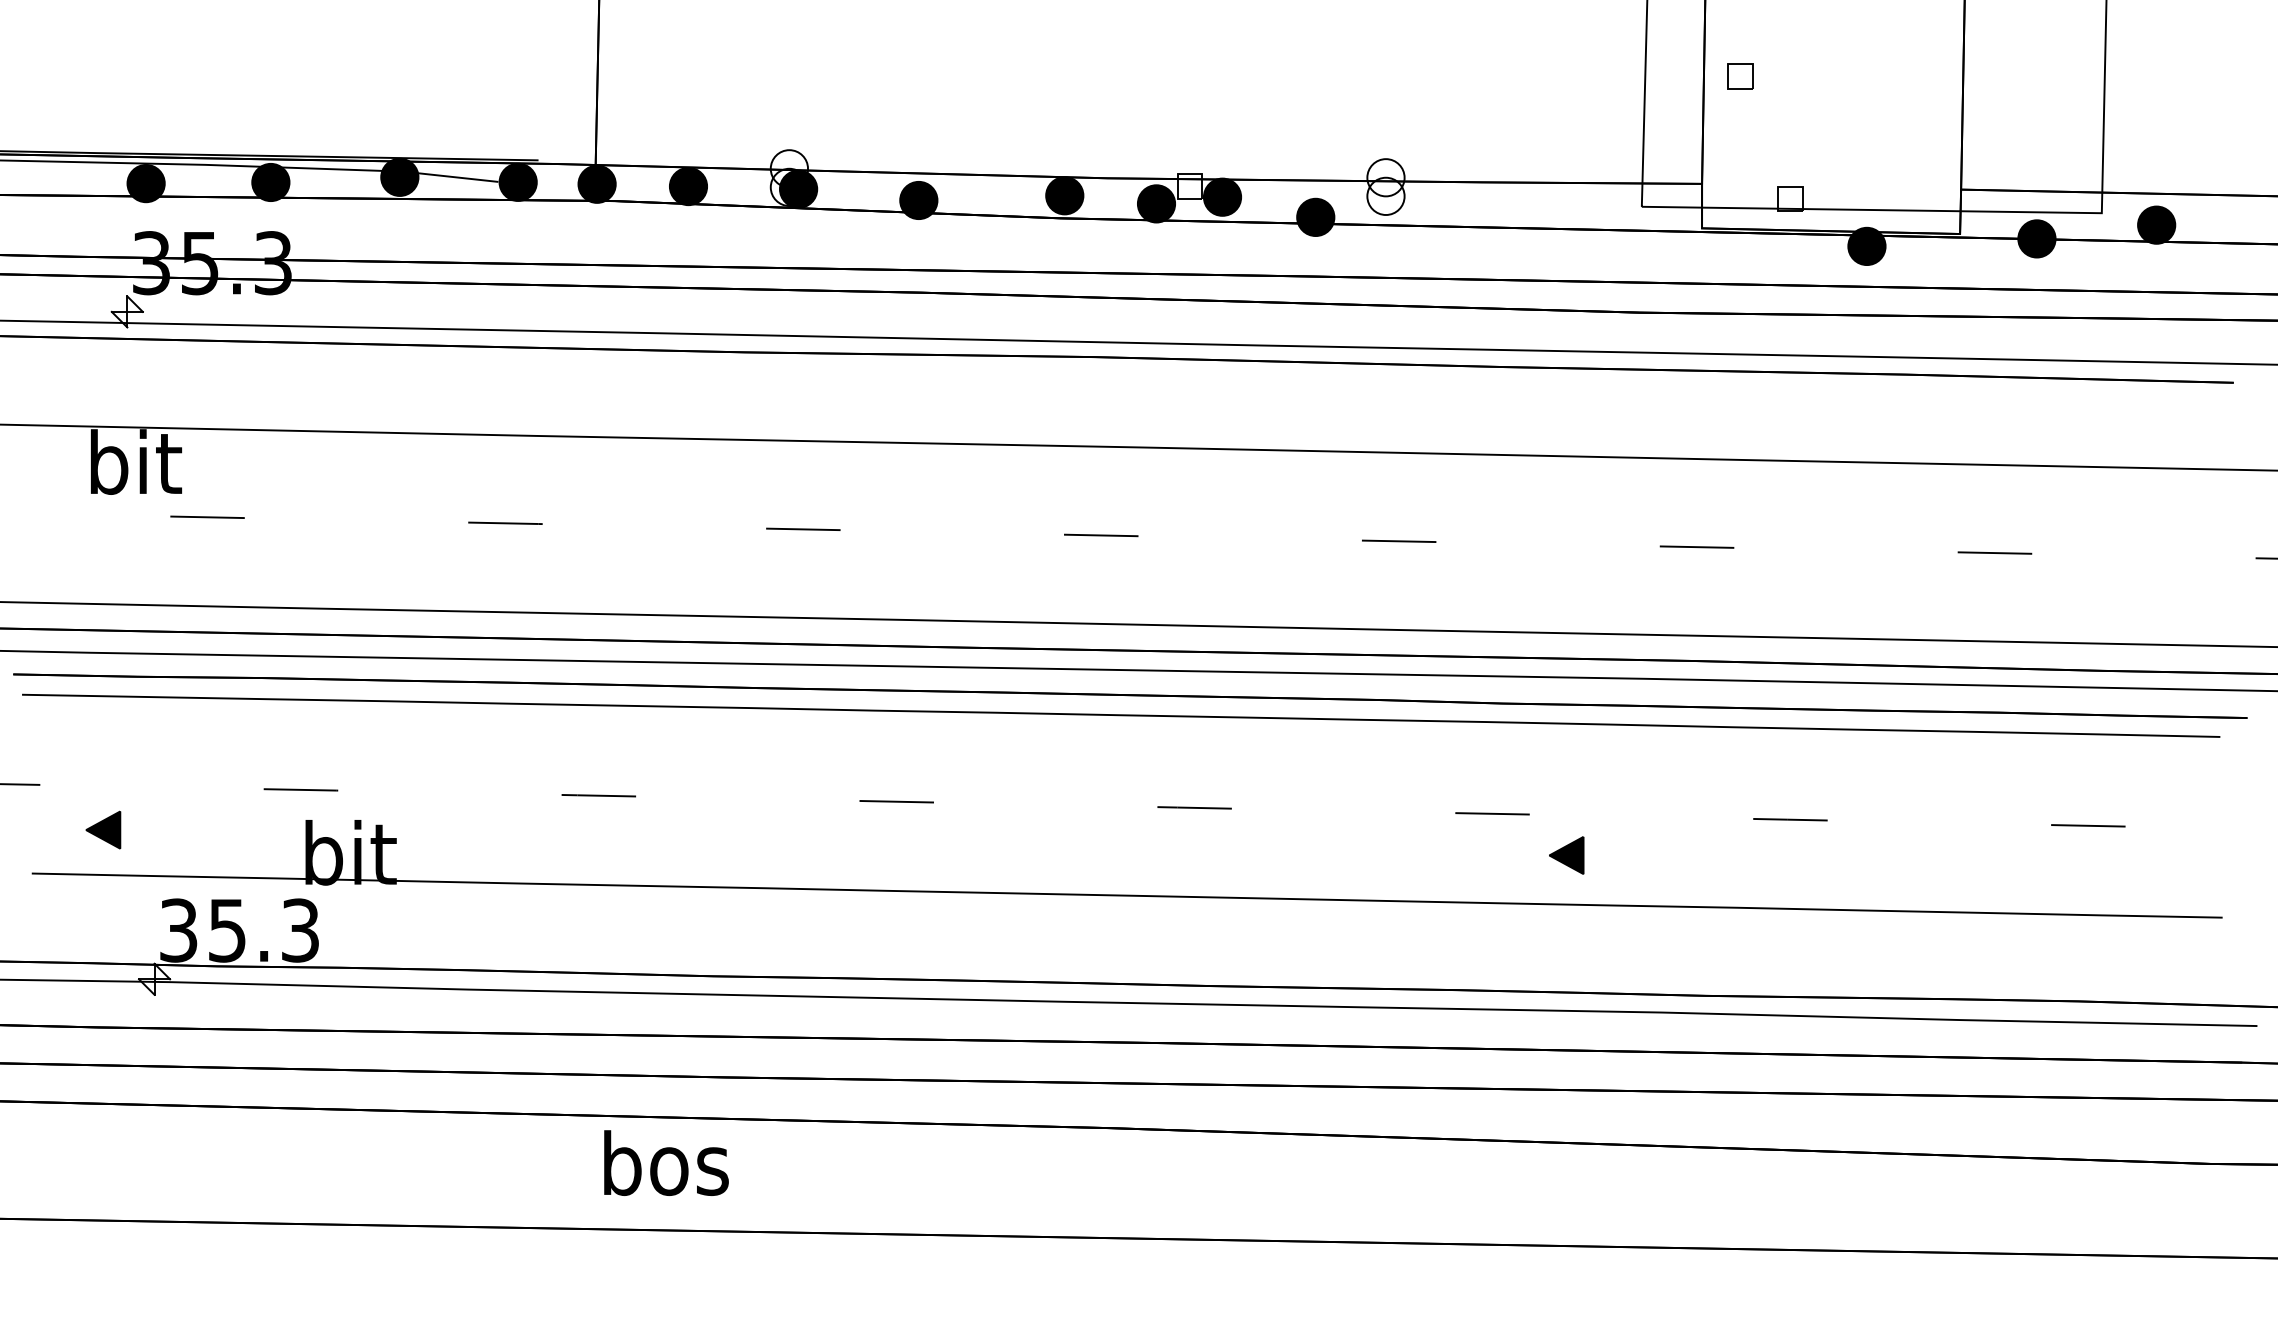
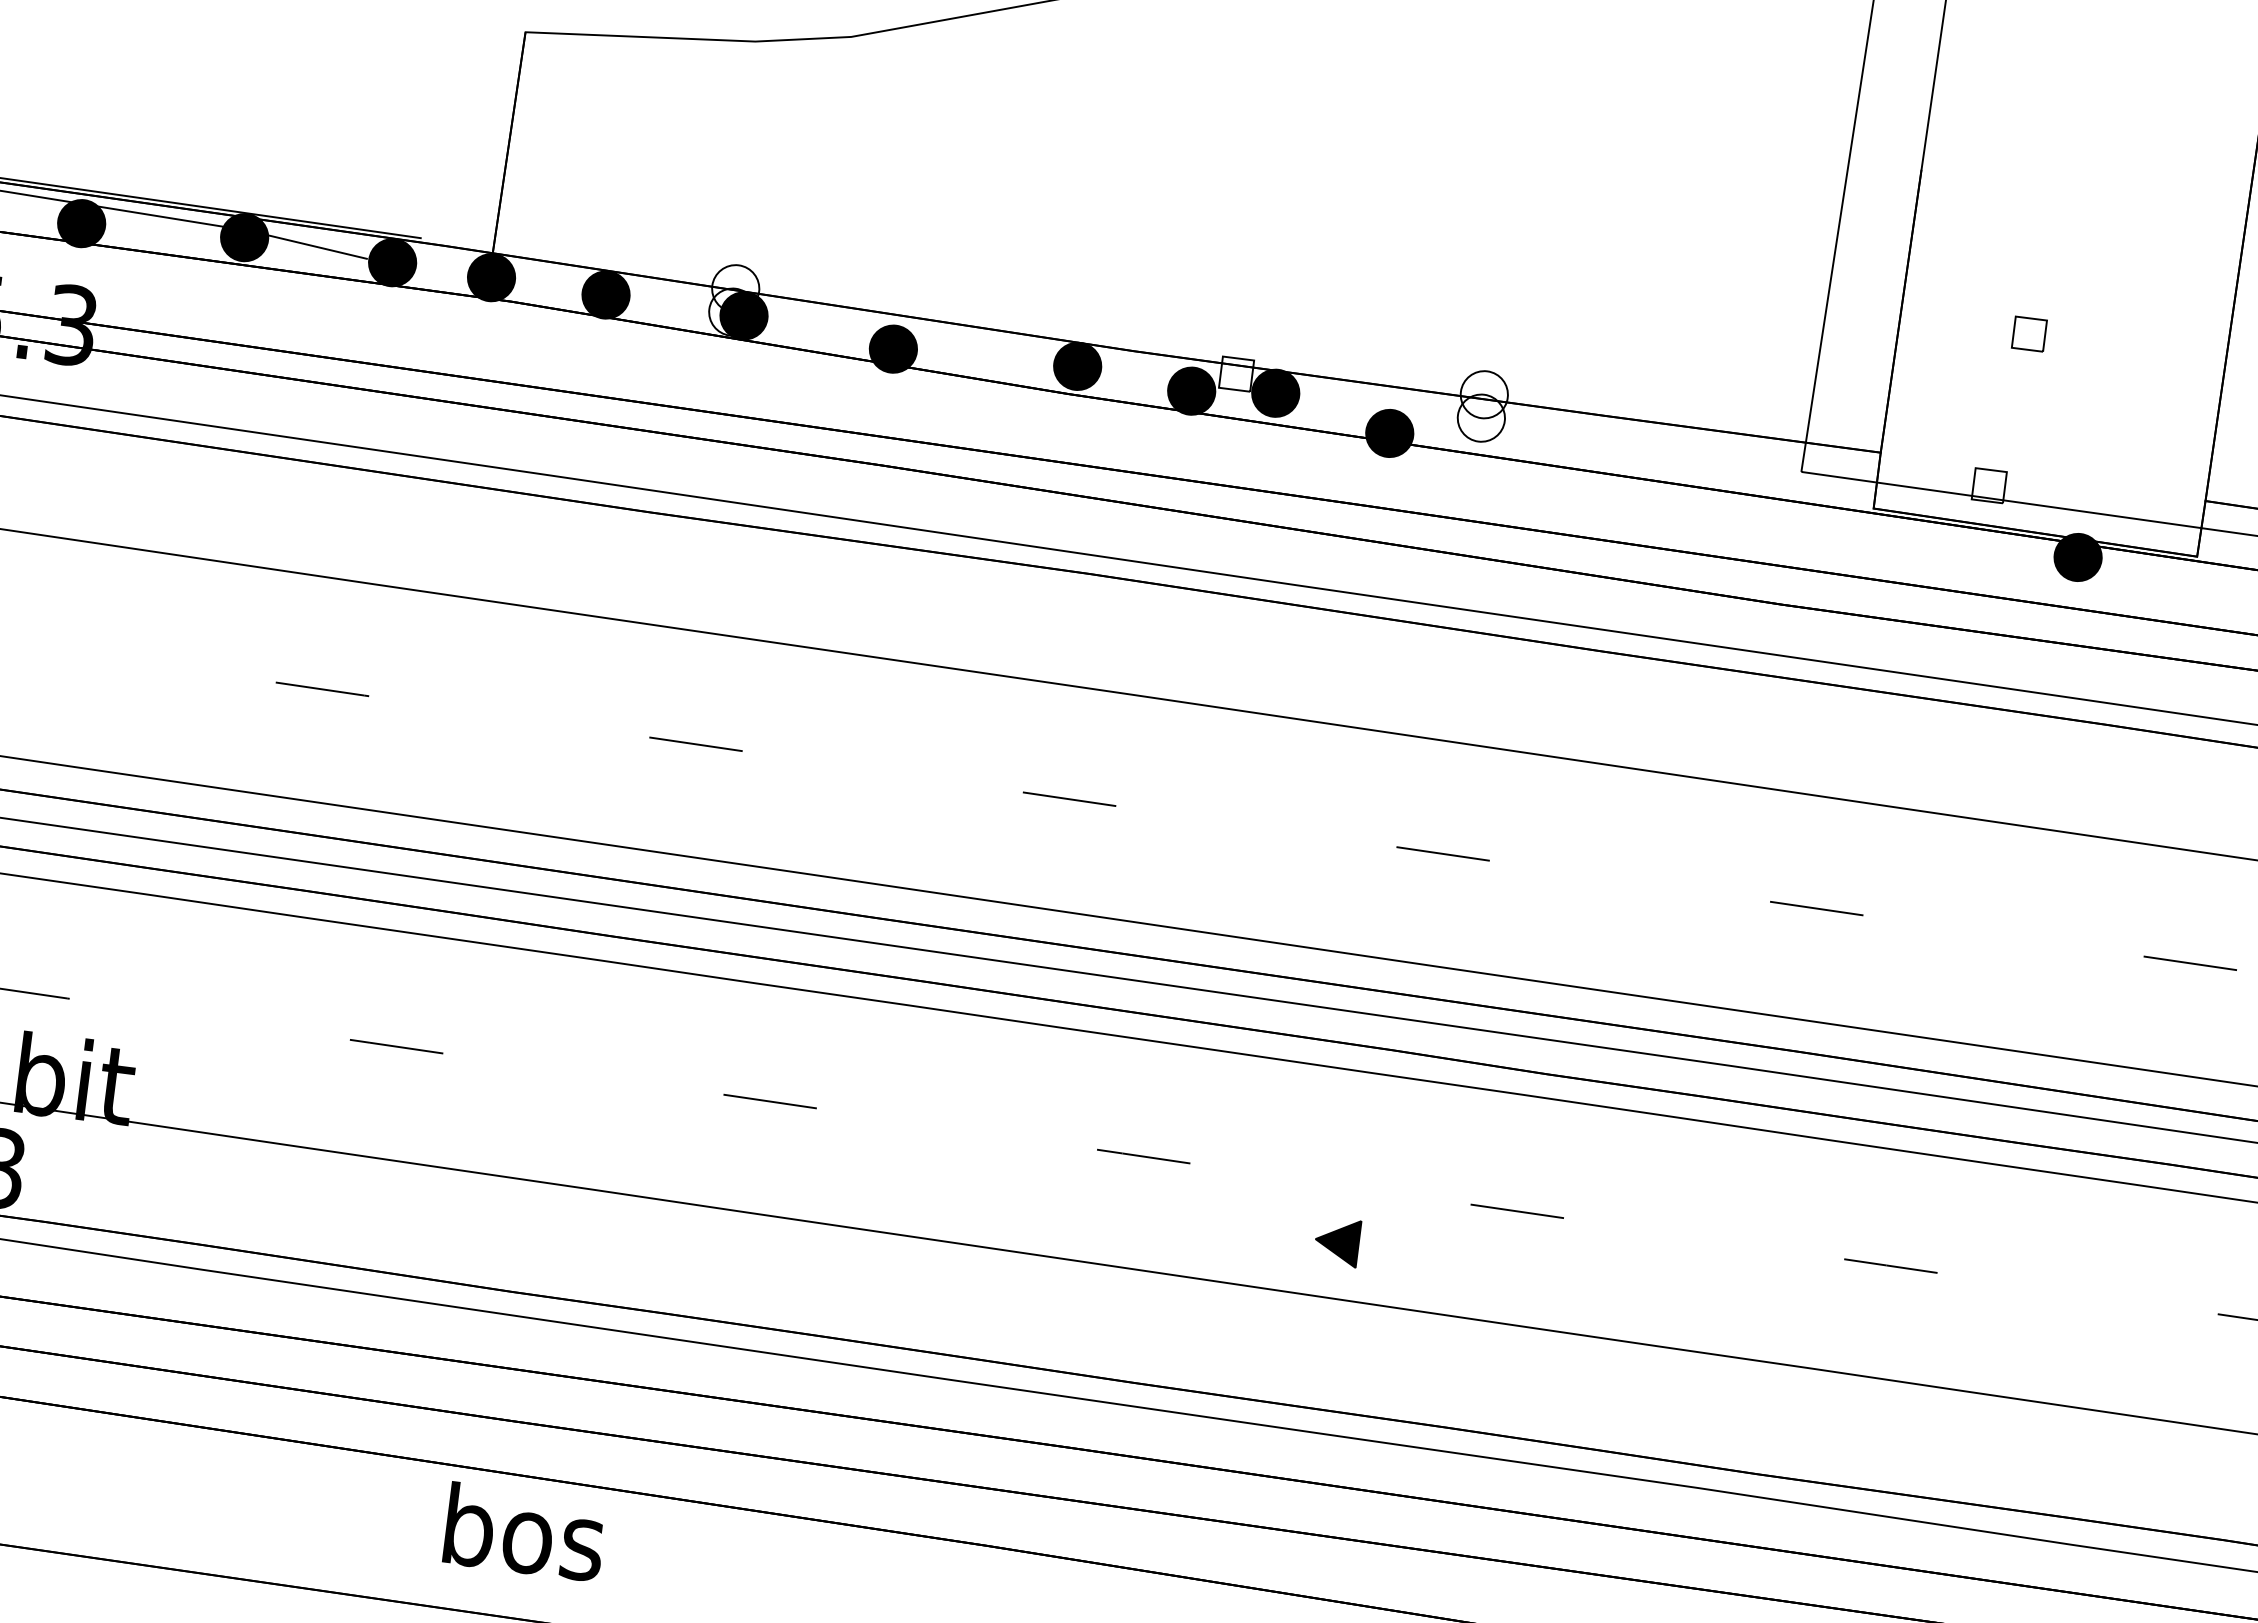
part: (1740, 76) -> (2029, 334), moved
part: (1566, 855) -> (1337, 1241), moved
text: (666, 1162) -> (525, 1531), moved

